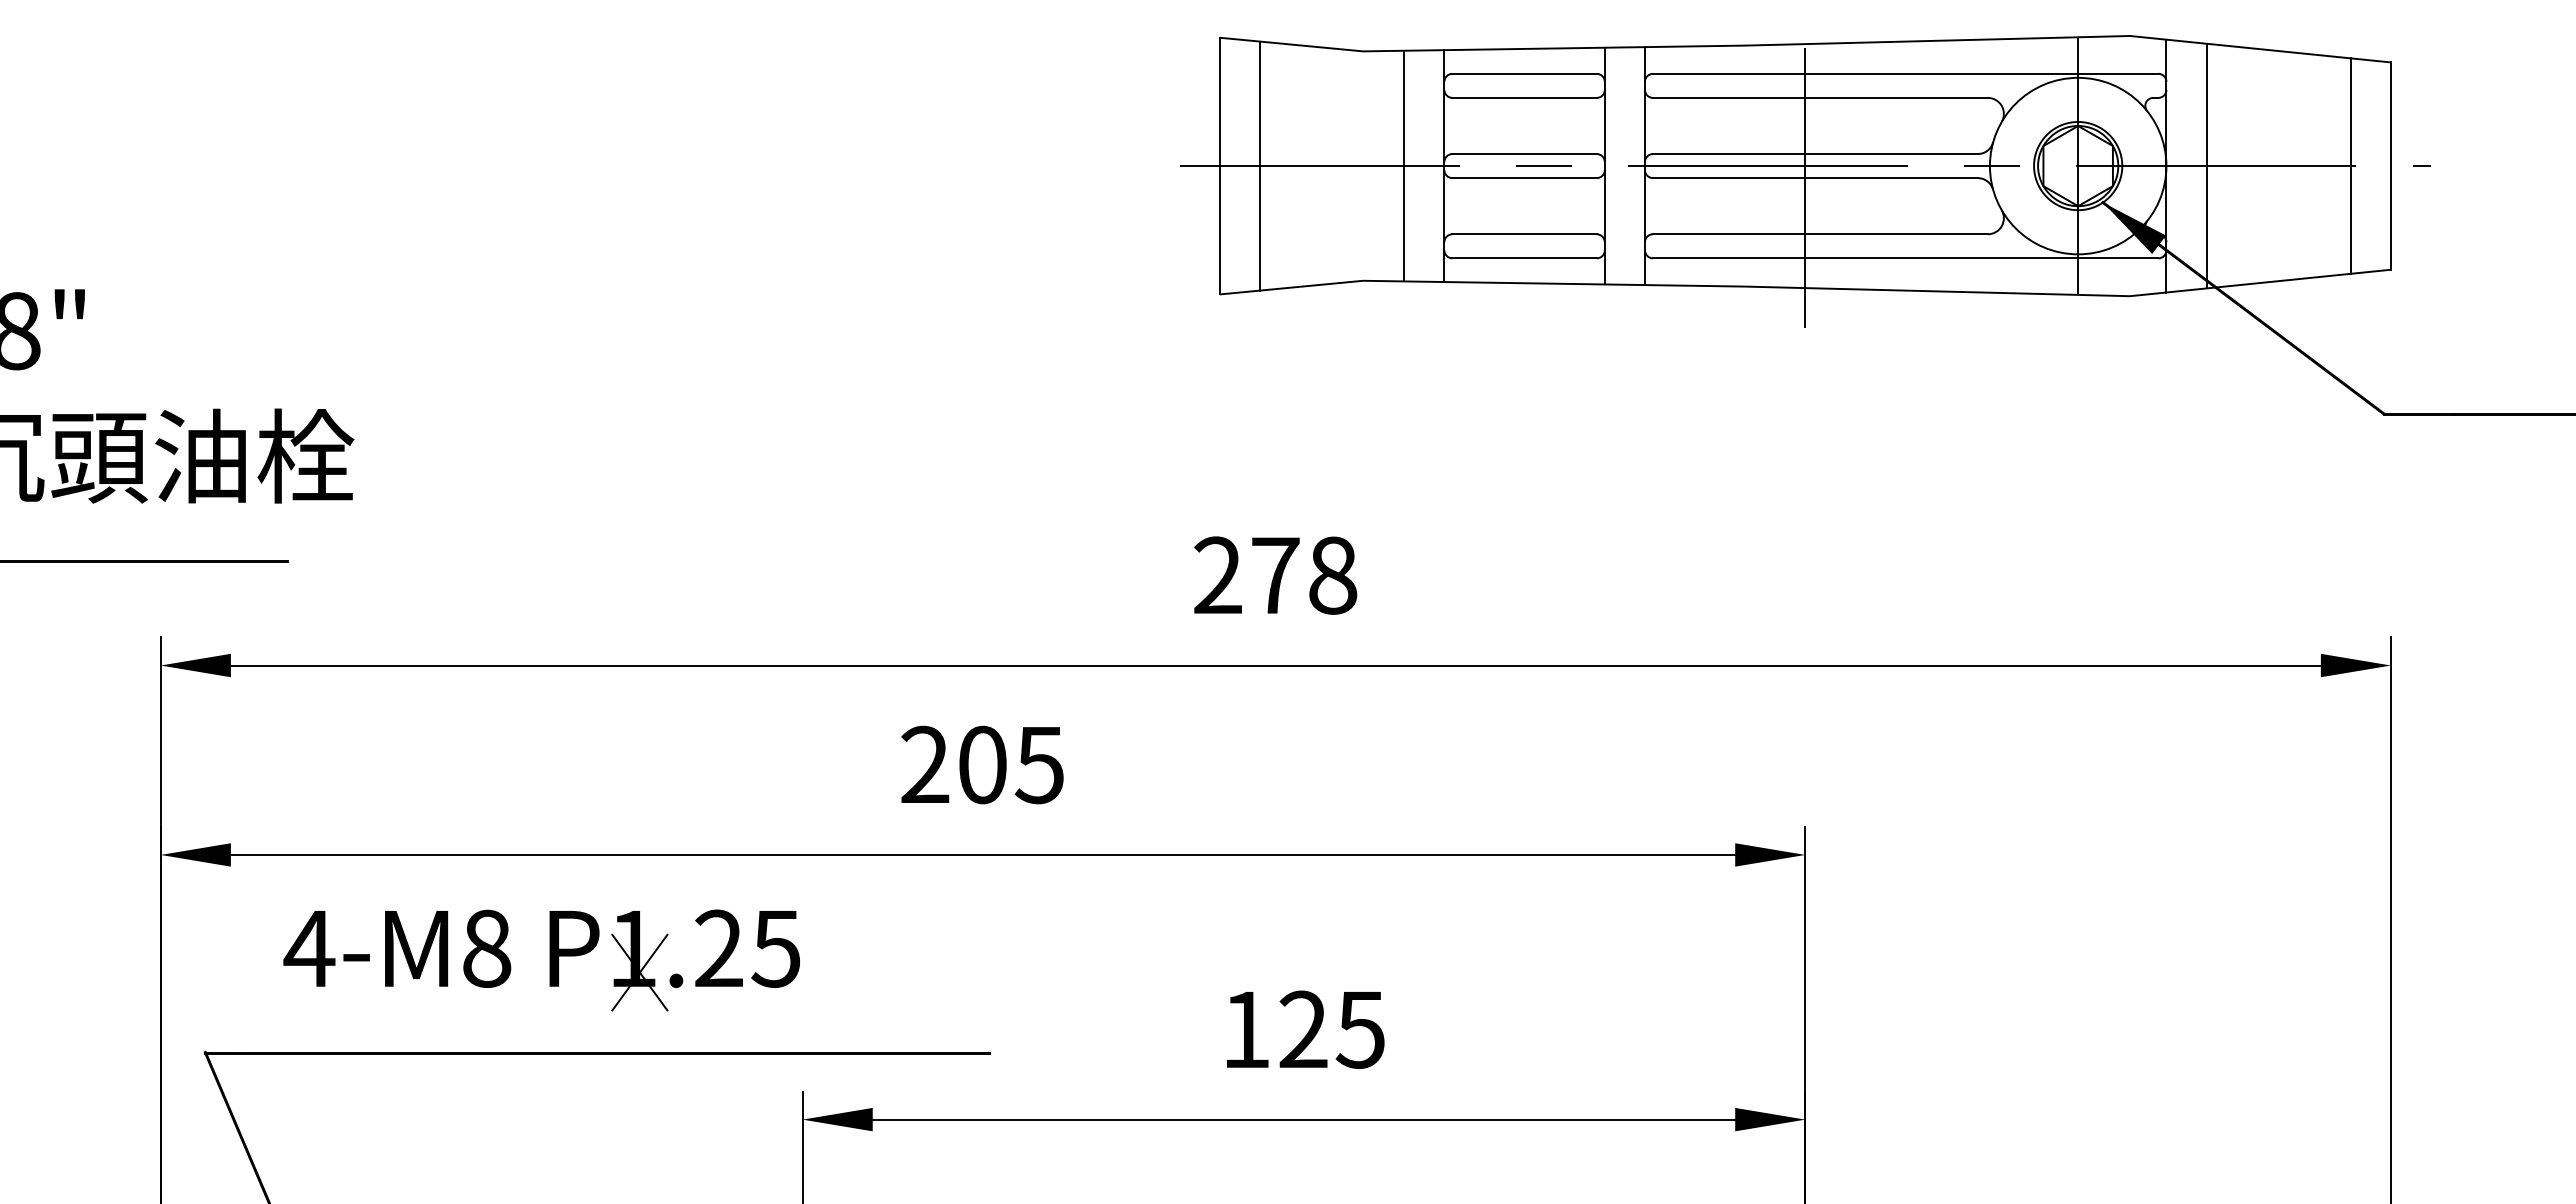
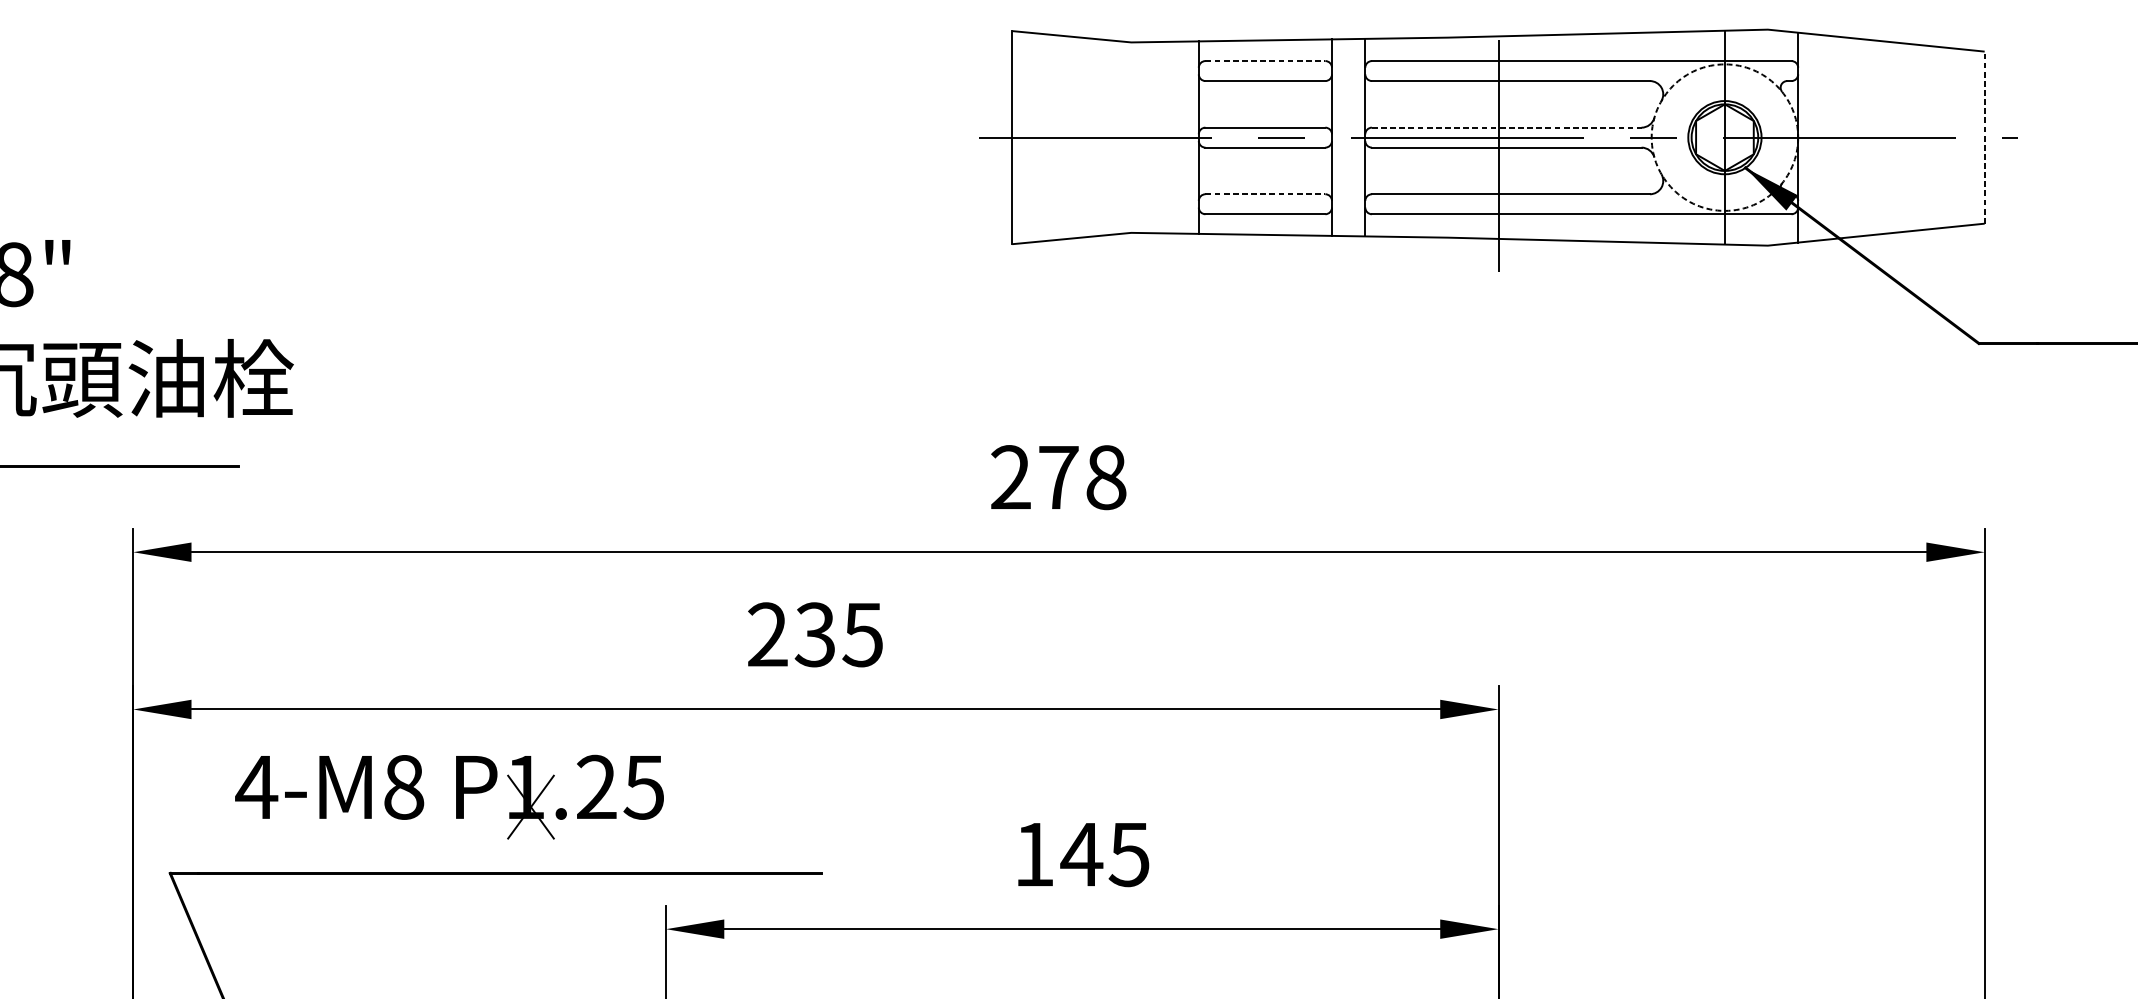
line: (1525, 73) -> (1266, 60), solid -> dashed
line: (1815, 154) -> (1506, 128), solid -> dashed
line: (1259, 165) -> (1045, 137), removed
line: (1404, 165) -> (1165, 137), removed
circle: (2077, 165) -> (1724, 137), solid -> dashed
line: (2206, 165) -> (1831, 137), removed
line: (2350, 165) -> (1950, 137), removed
line: (2391, 166) -> (1985, 137), solid -> dashed
line: (1525, 234) -> (1266, 194), solid -> dashed
text: (981, 764) -> (814, 634), 205 -> 235
text: (1303, 1028) -> (1081, 853), 125 -> 145

